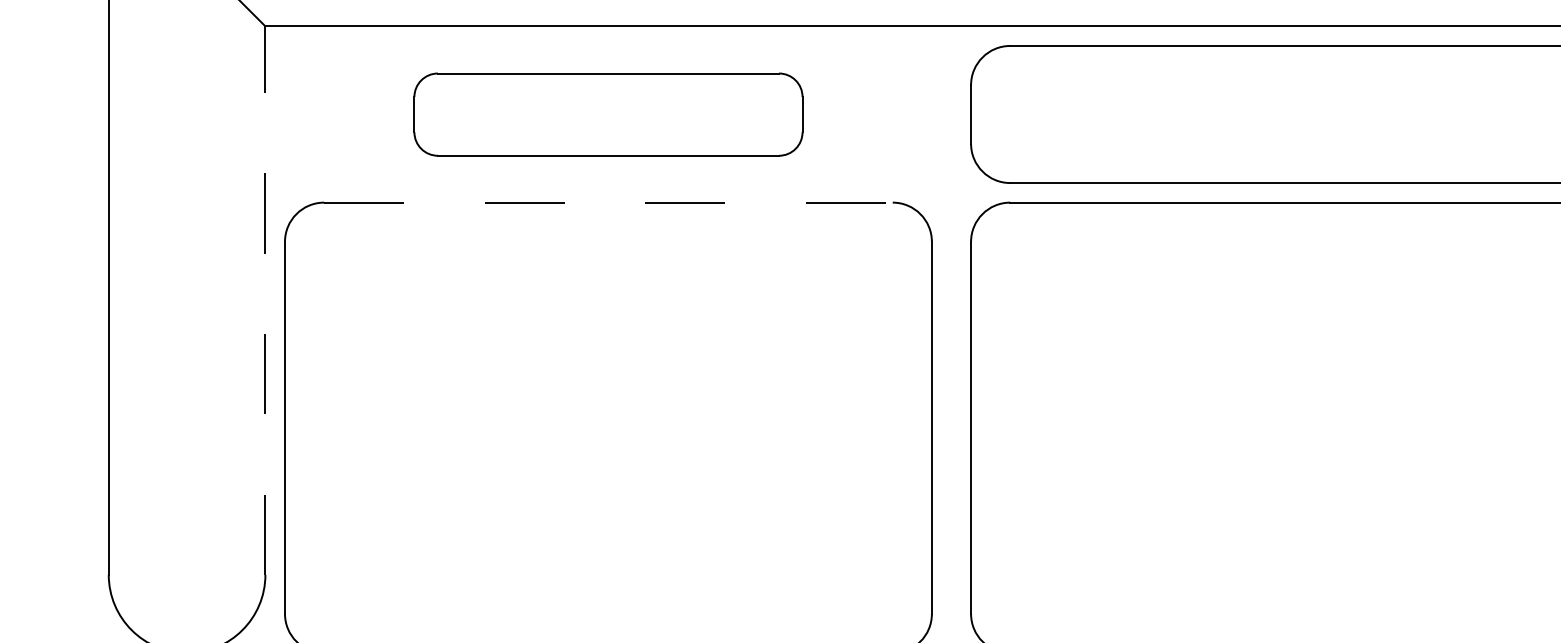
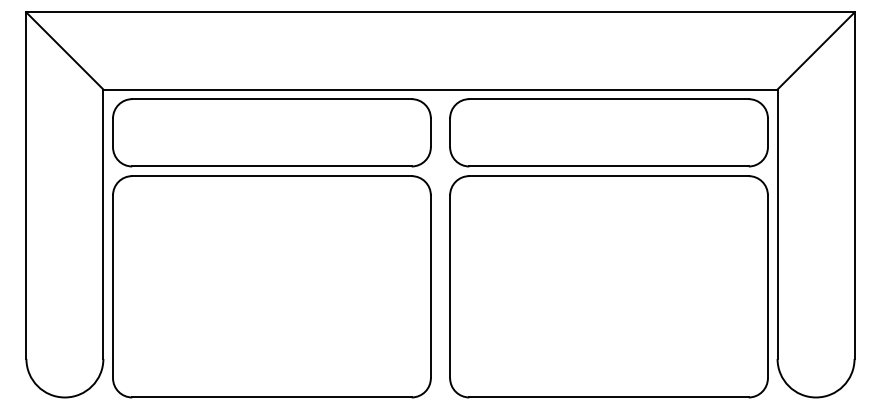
part: (607, 113) -> (271, 132), size x1.67
line: (607, 203) -> (271, 176), dashed -> solid
line: (265, 301) -> (103, 224), dashed -> solid

